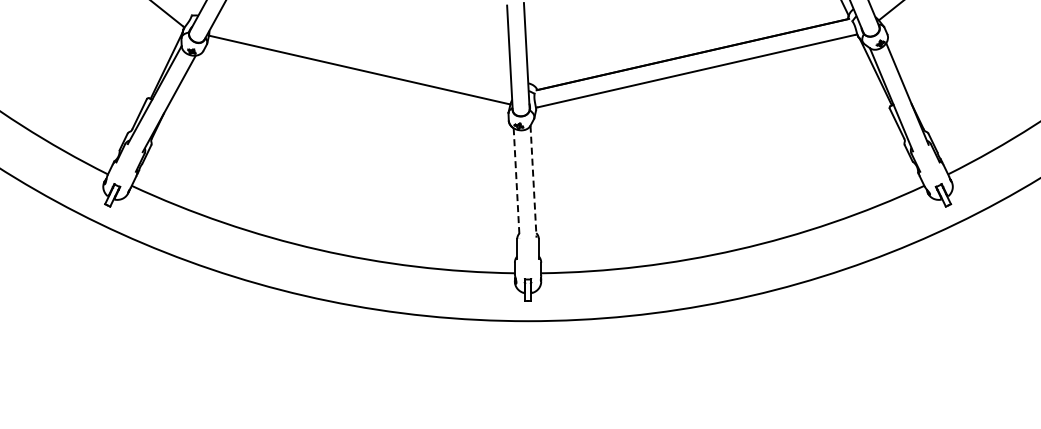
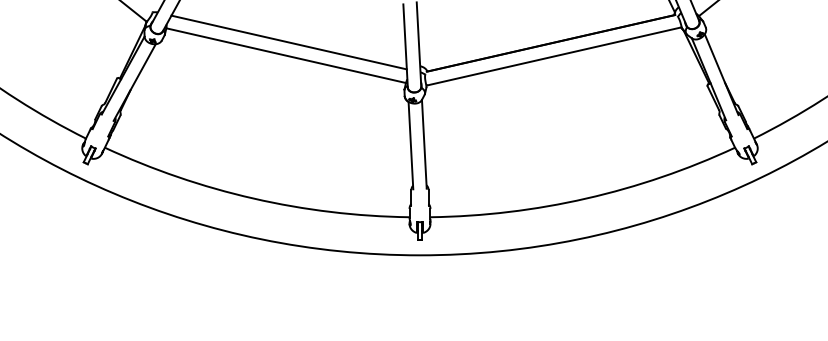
line: (363, 53) -> (289, 42), added
line: (533, 181) -> (424, 144), dashed -> solid
line: (516, 183) -> (410, 145), dashed -> solid

